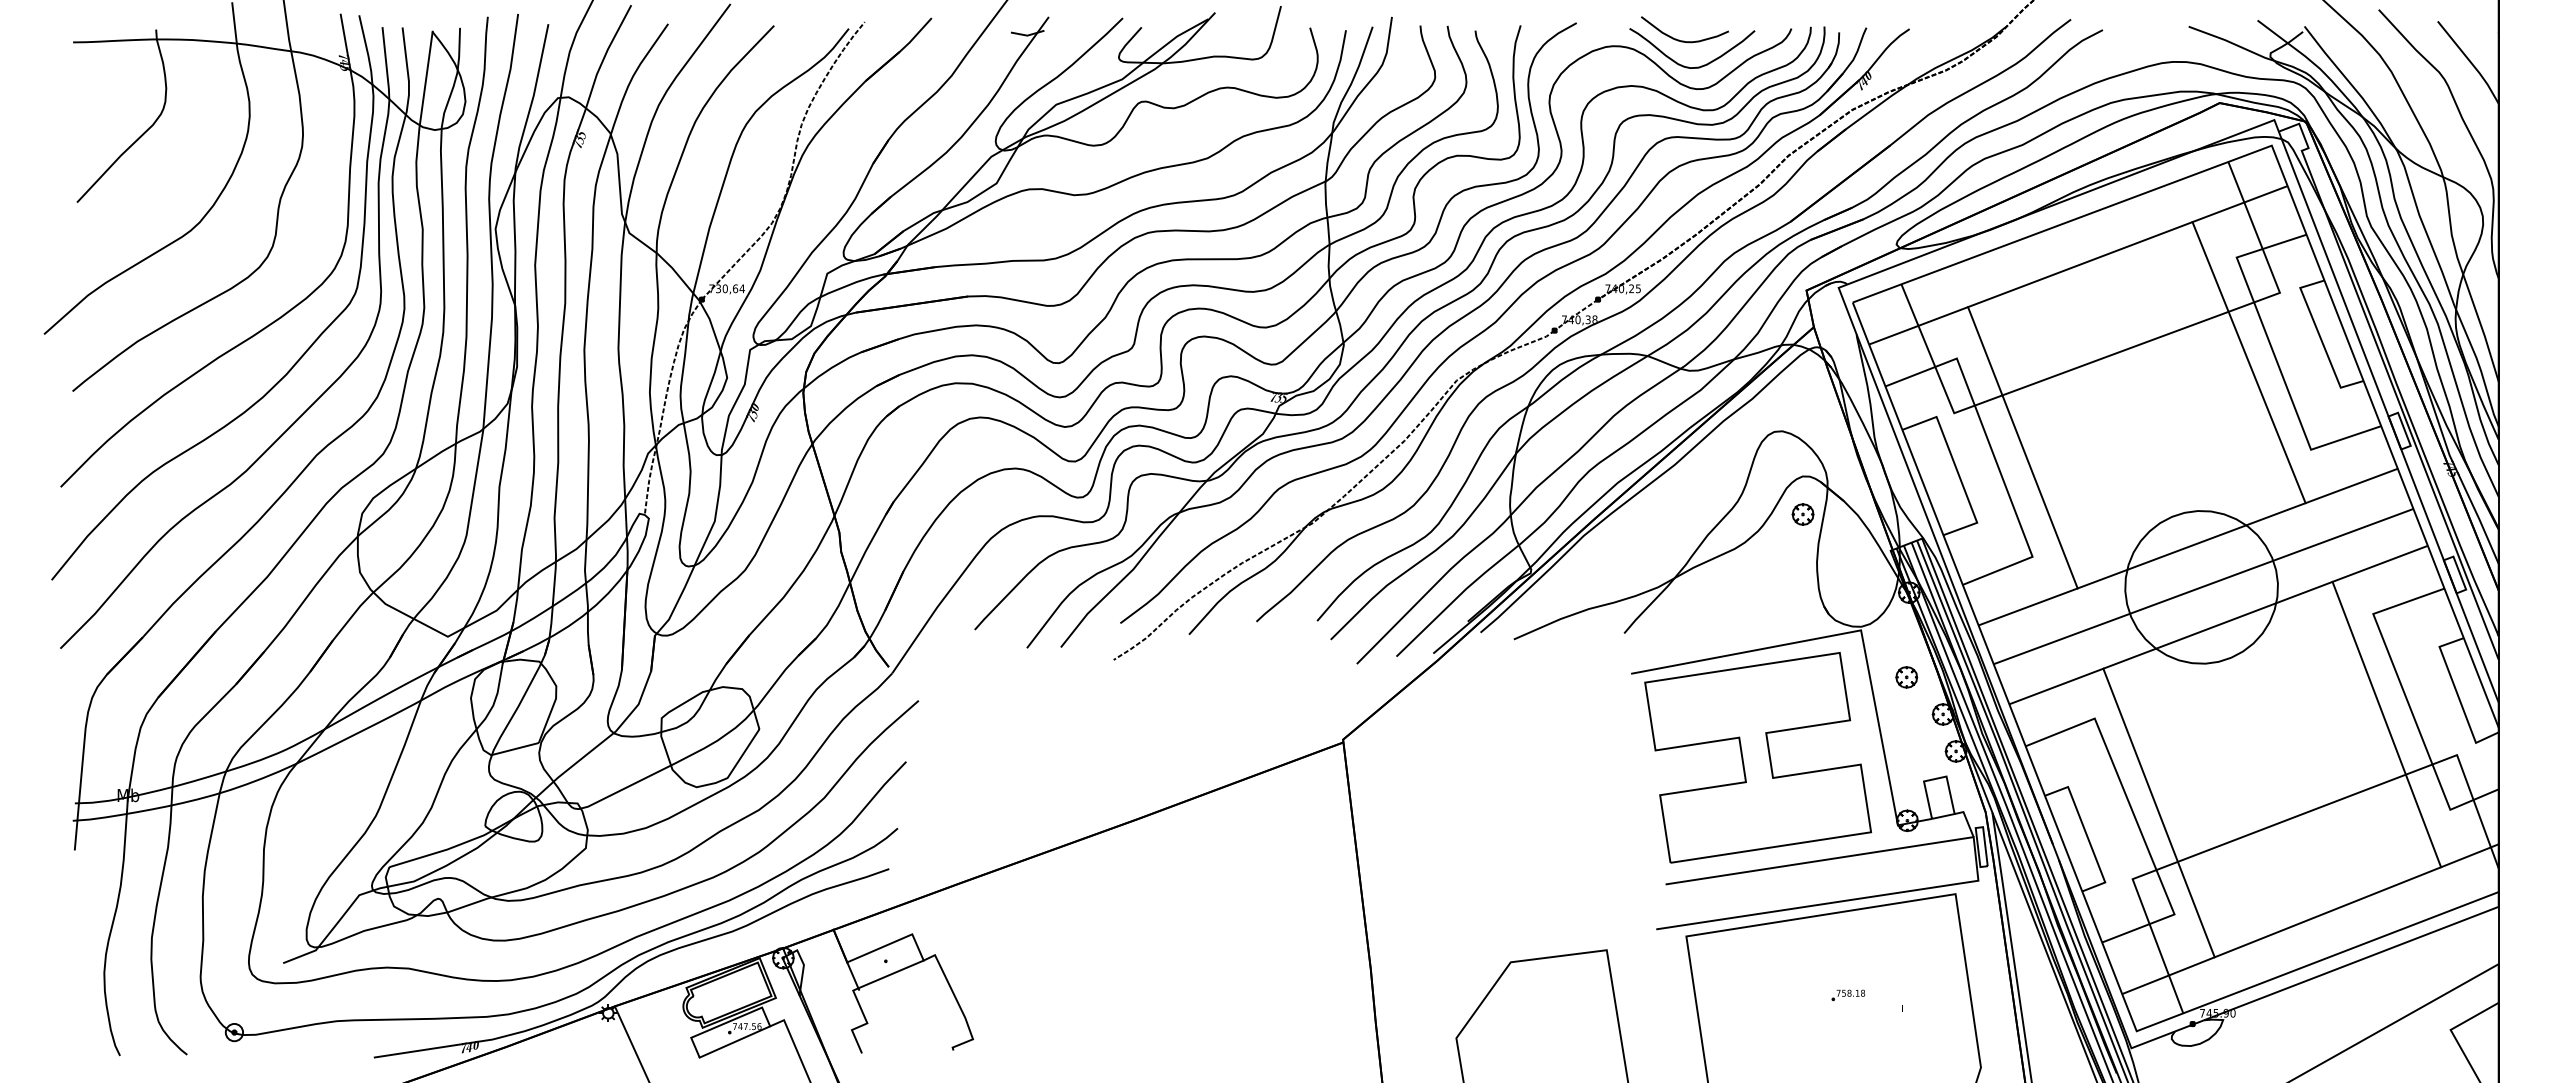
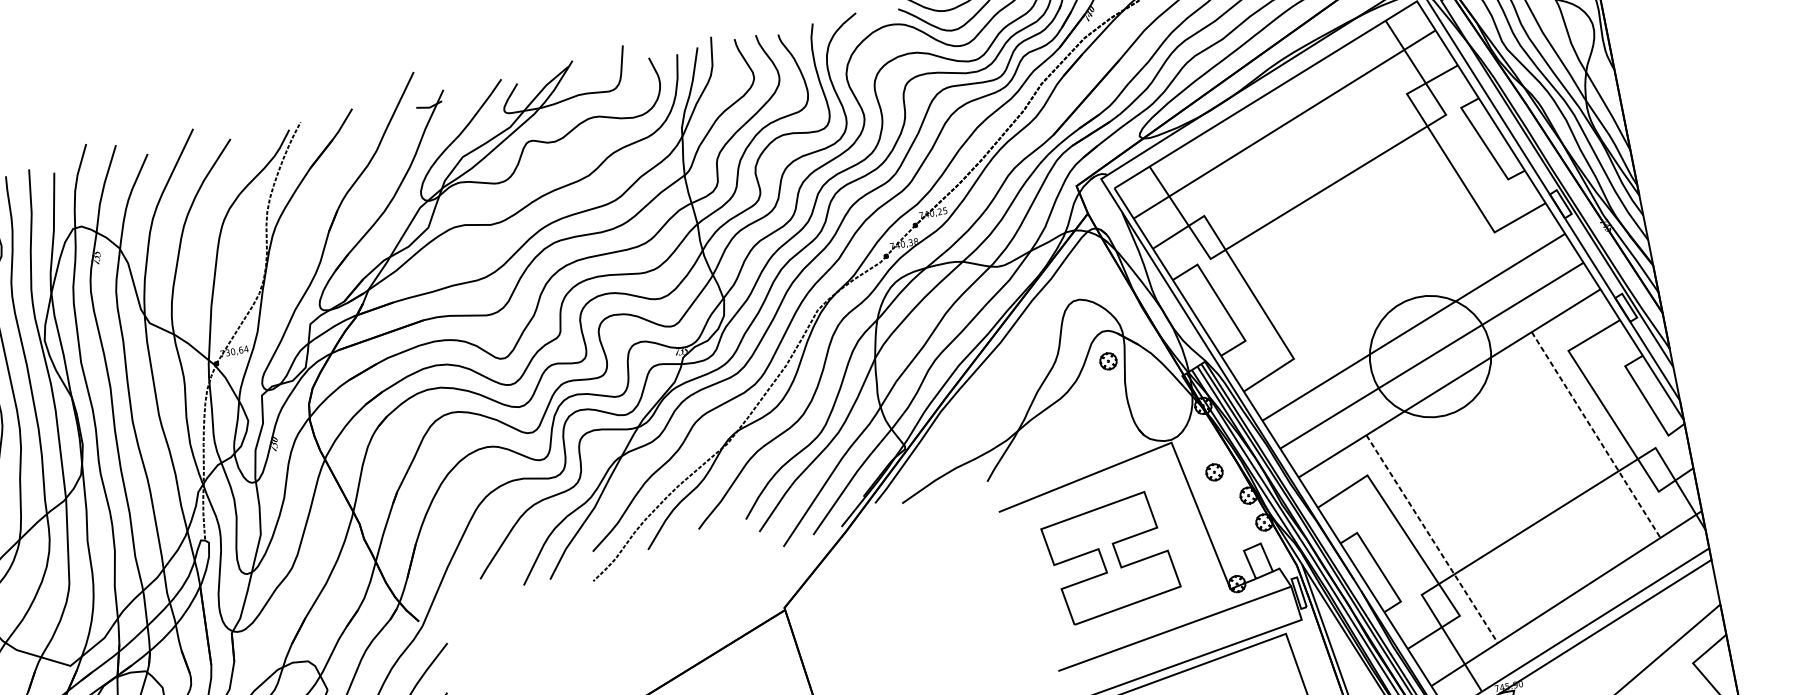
line: (2248, 362) -> (1432, 174), removed
line: (2022, 447) -> (1269, 275), removed
line: (2386, 724) -> (1595, 435), solid -> dashed
part: (1758, 757) -> (1111, 557), size x0.7
line: (2159, 813) -> (1432, 539), solid -> dashed

